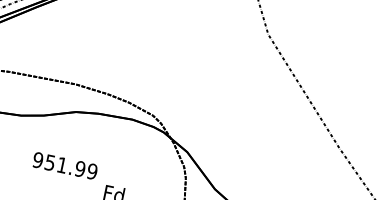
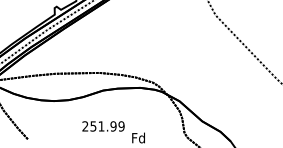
text: (38, 160) -> (85, 126), 951.99 -> 251.99

